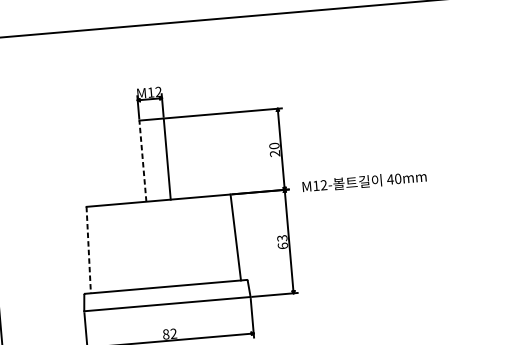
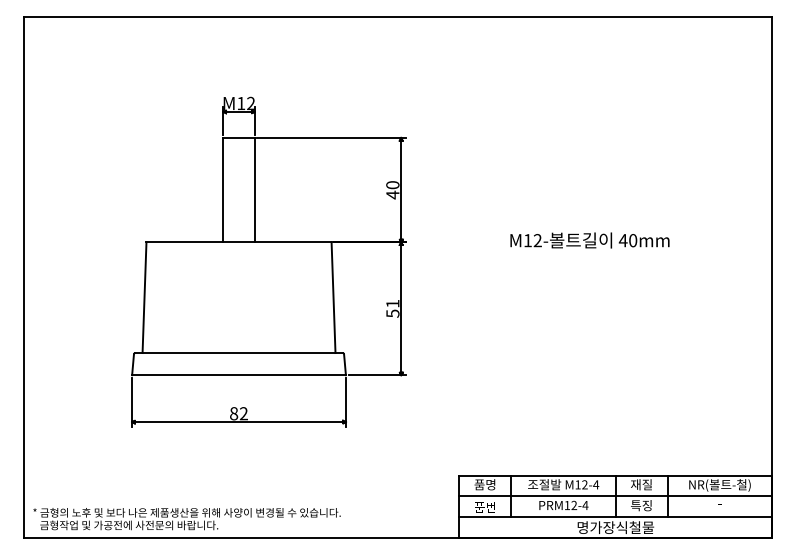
text: (274, 153) -> (392, 194), 20 -> 40
line: (142, 160) -> (223, 189), dashed -> solid
text: (364, 181) -> (589, 240), moved
text: (282, 241) -> (392, 308), 63 -> 51
line: (88, 250) -> (144, 298), dashed -> solid

